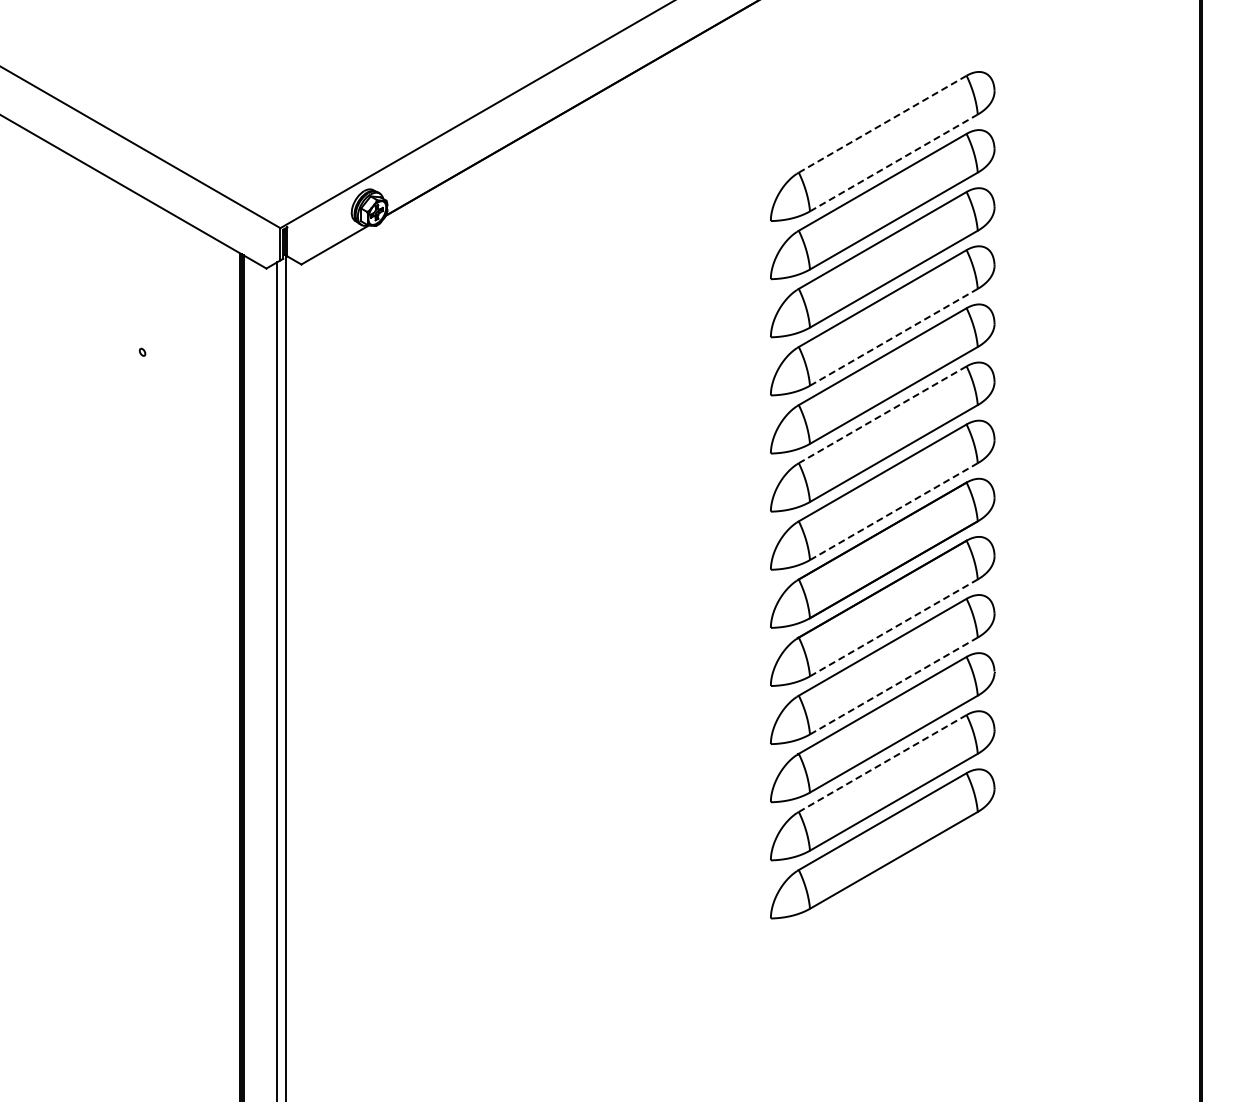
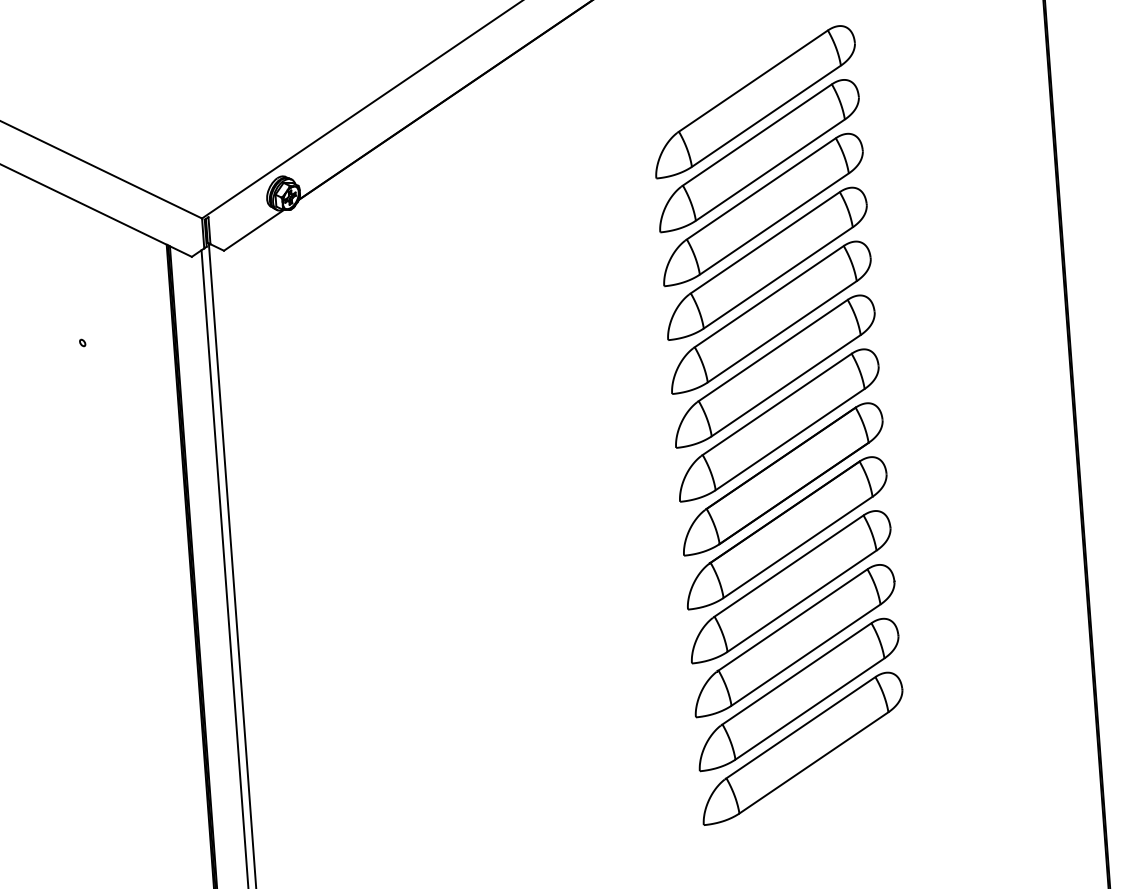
line: (882, 124) -> (753, 81), dashed -> solid
line: (893, 162) -> (766, 115), dashed -> solid
line: (893, 337) -> (777, 278), dashed -> solid
line: (882, 414) -> (772, 350), dashed -> solid
line: (893, 511) -> (789, 439), dashed -> solid
line: (893, 627) -> (797, 547), dashed -> solid
line: (893, 686) -> (801, 601), dashed -> solid
line: (882, 763) -> (796, 673), dashed -> solid

